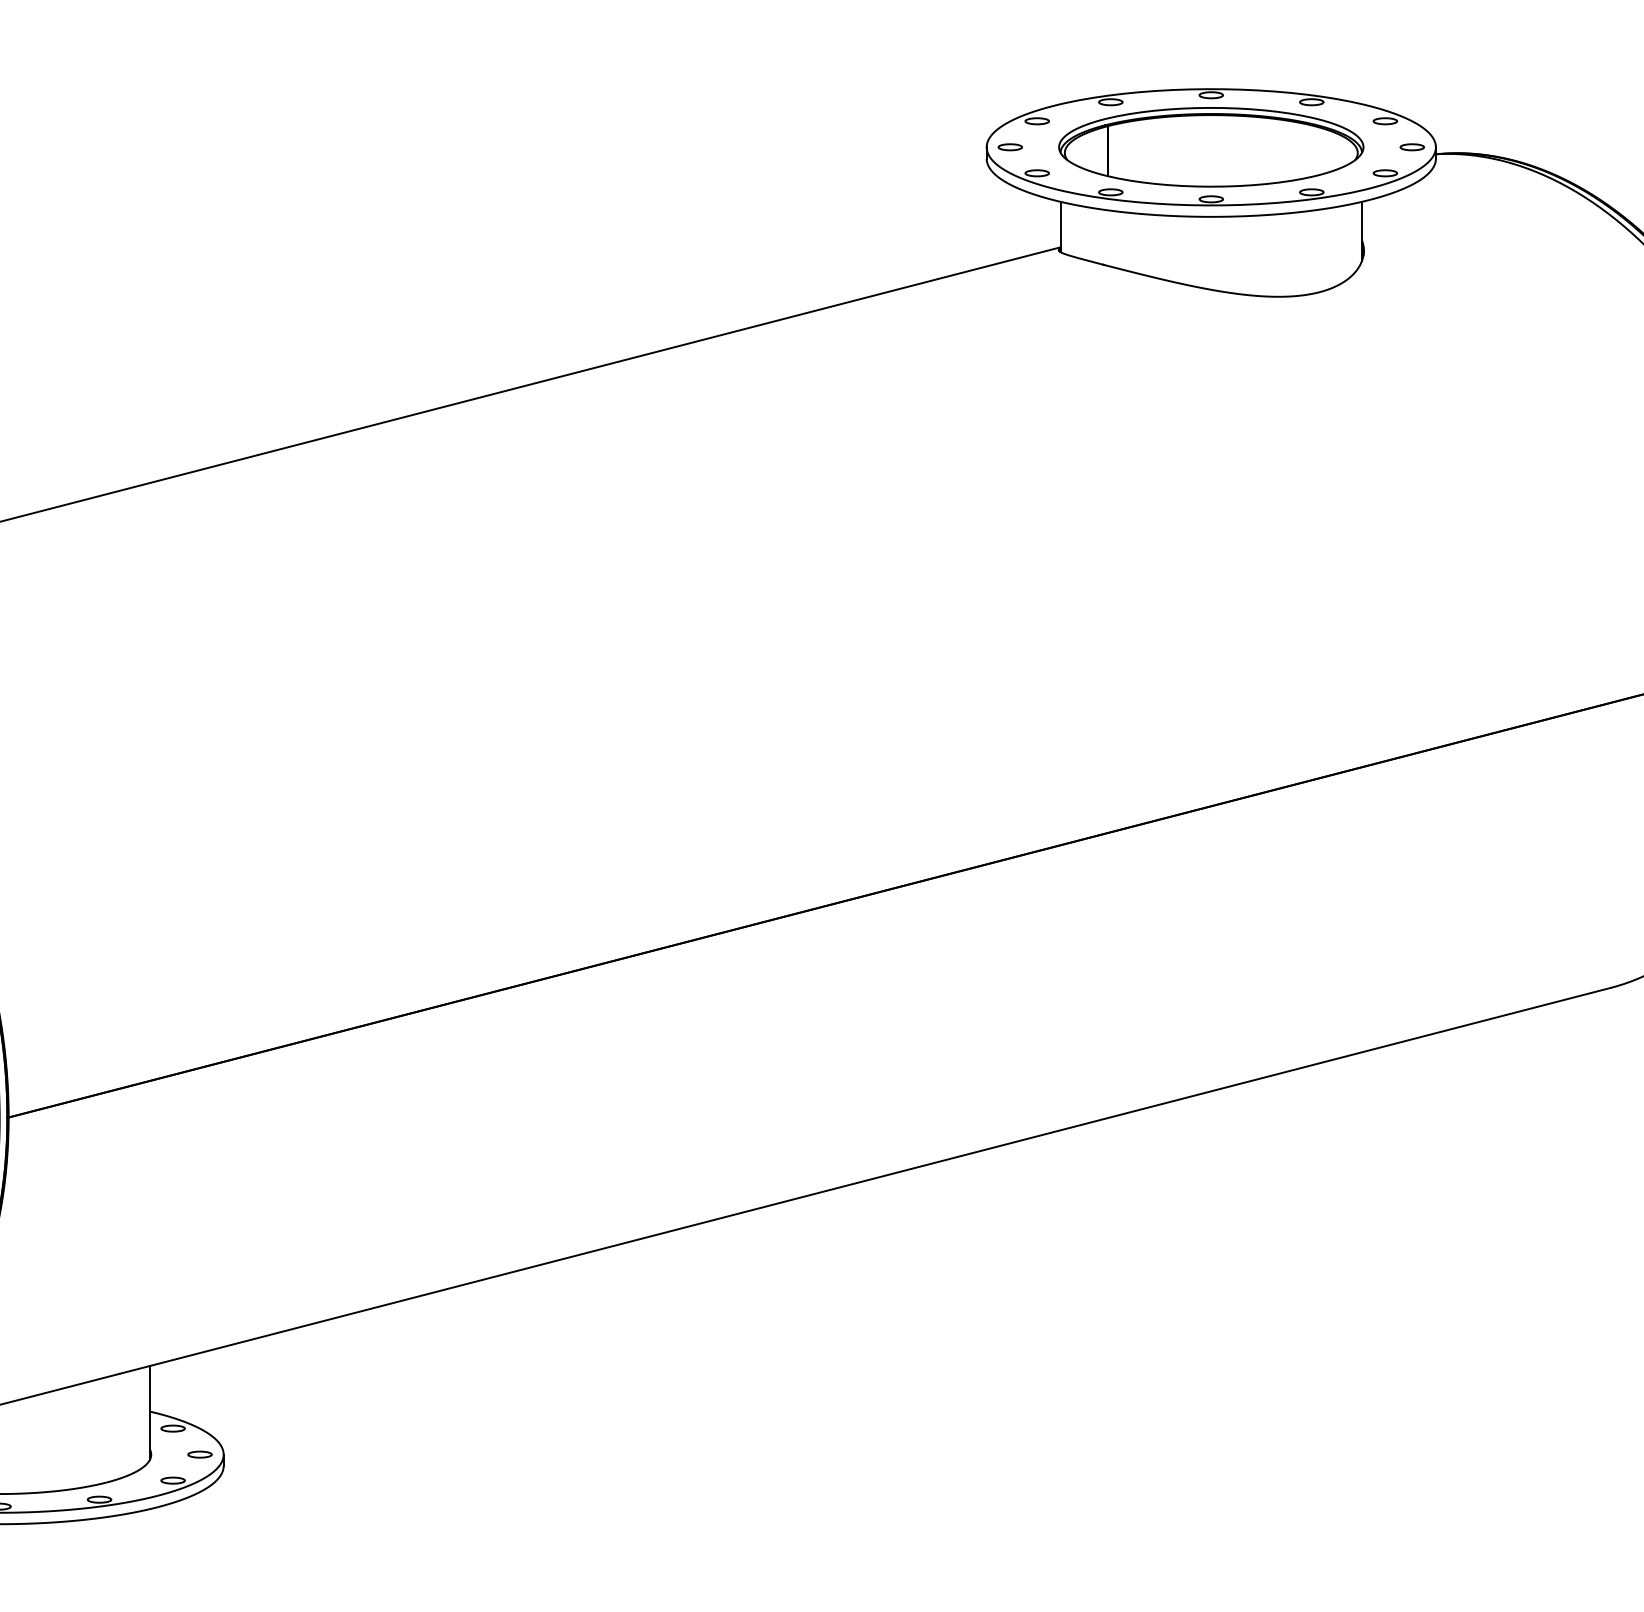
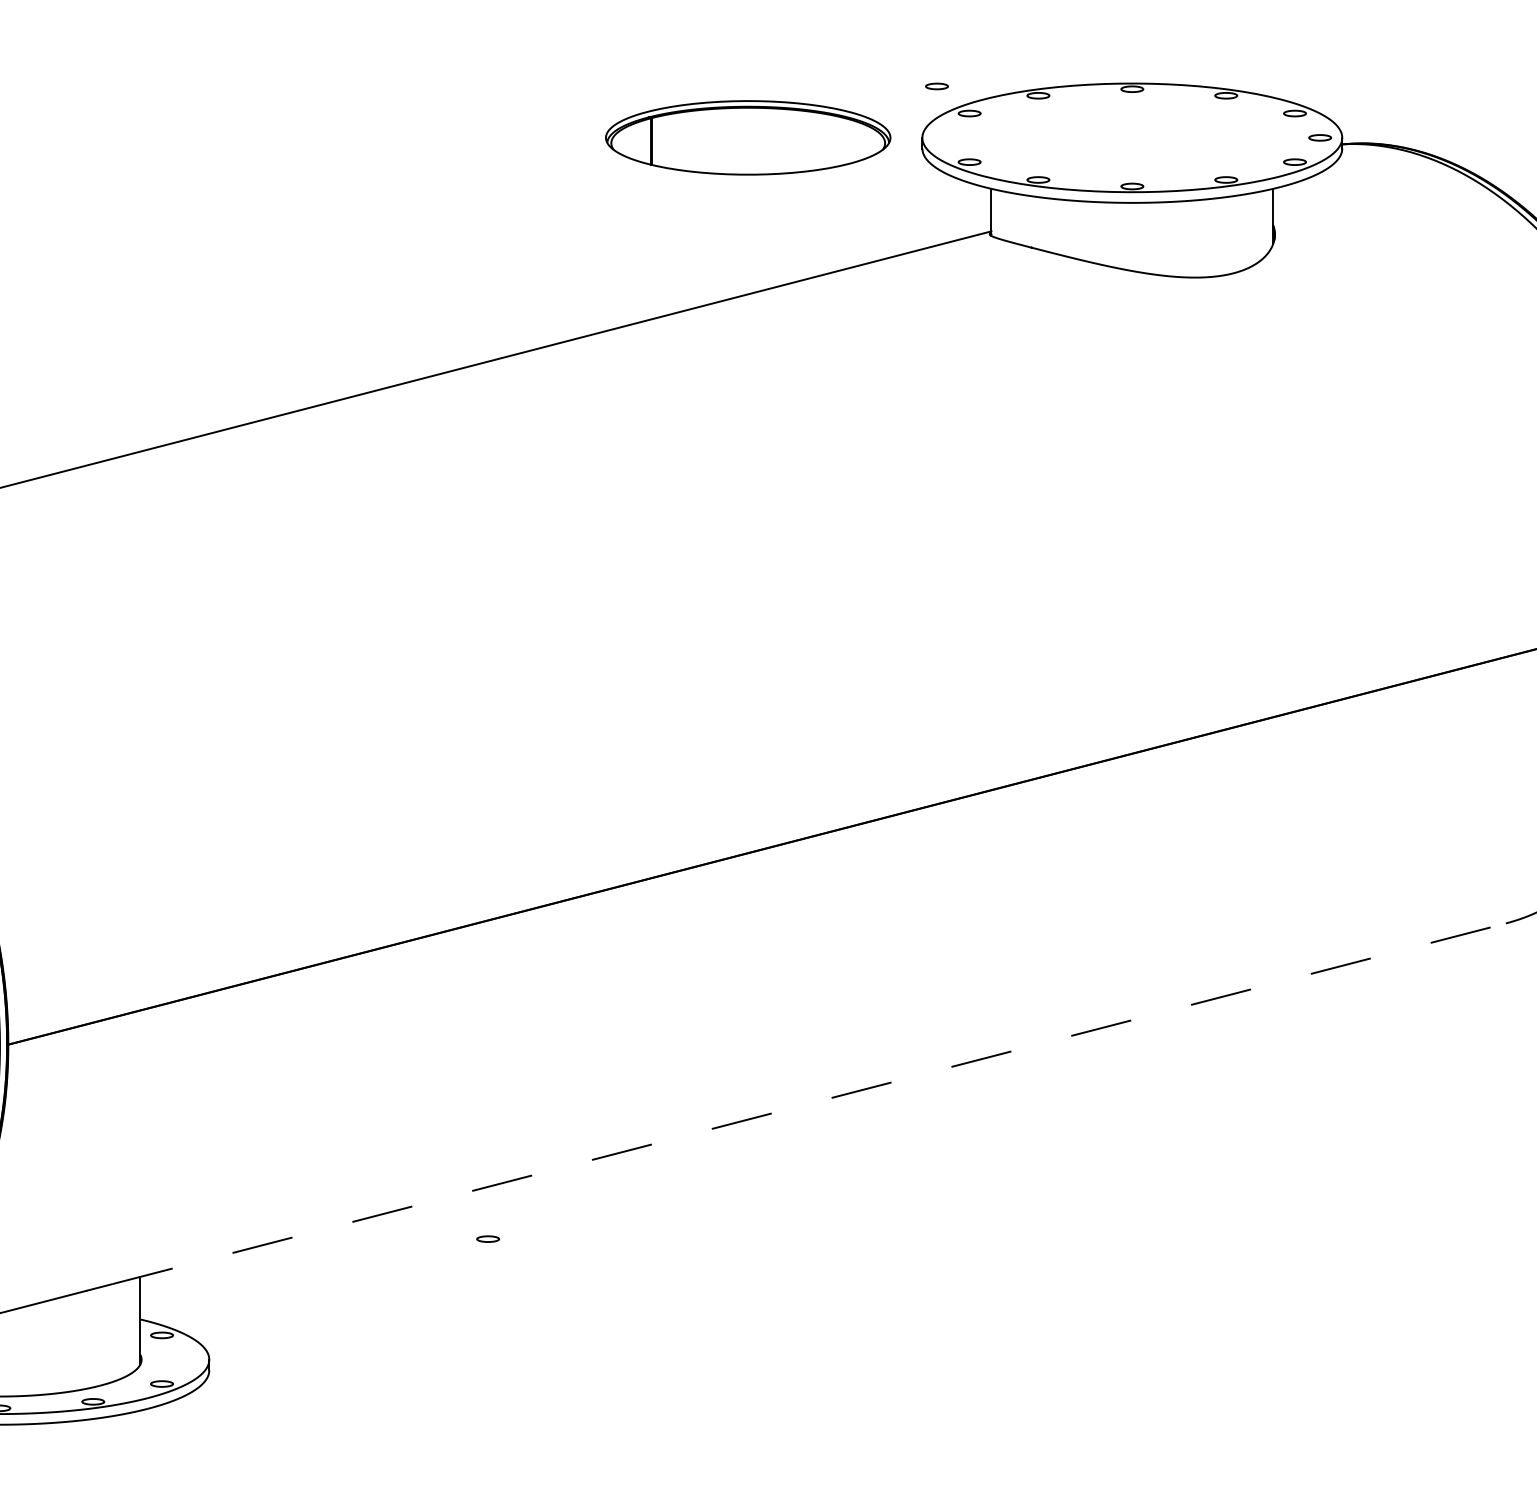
part: (1009, 147) -> (936, 86), moved
part: (1211, 147) -> (748, 138), moved
line: (865, 1180) -> (809, 1103), solid -> dashed
part: (199, 1454) -> (487, 1239), moved

